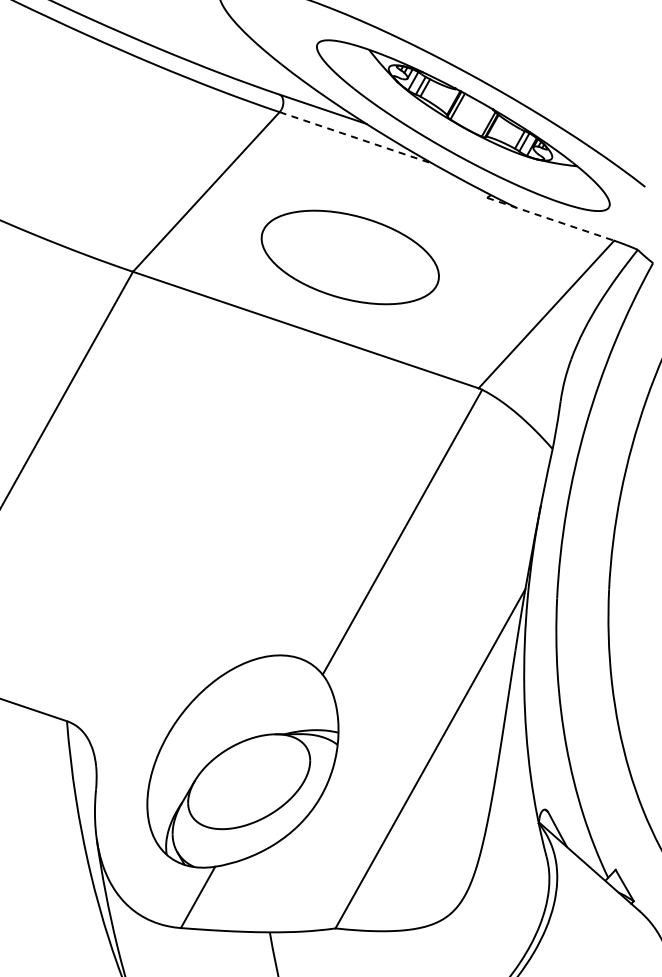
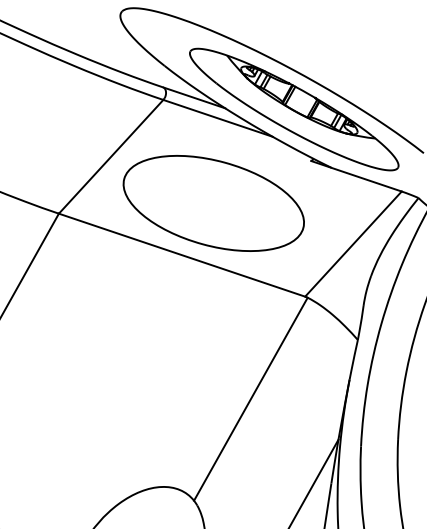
line: (356, 138) -> (218, 118), dashed -> solid
line: (551, 219) -> (357, 176), dashed -> solid
part: (349, 257) -> (213, 203), size x1.43

